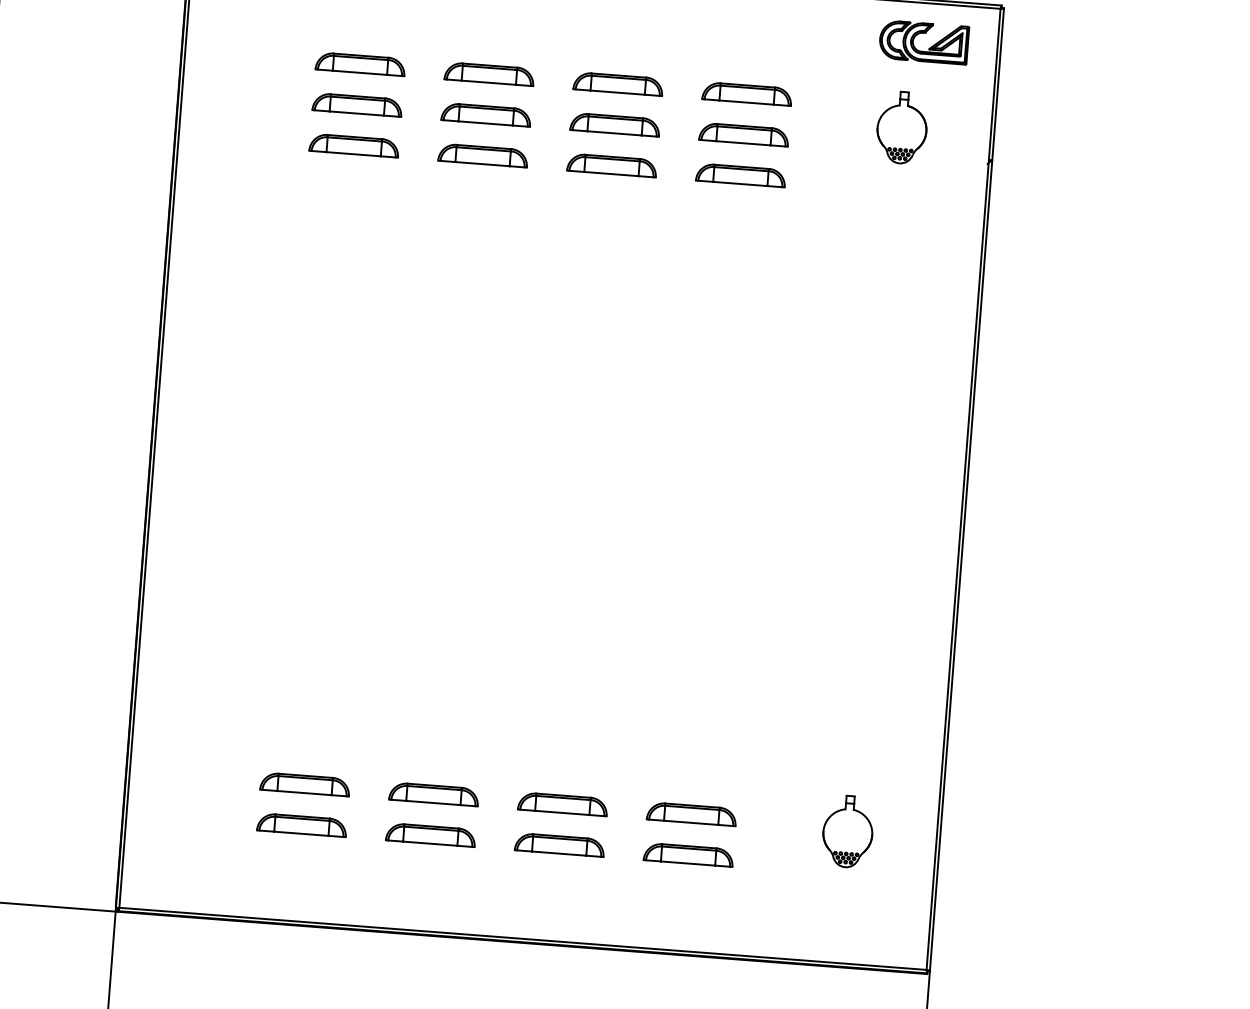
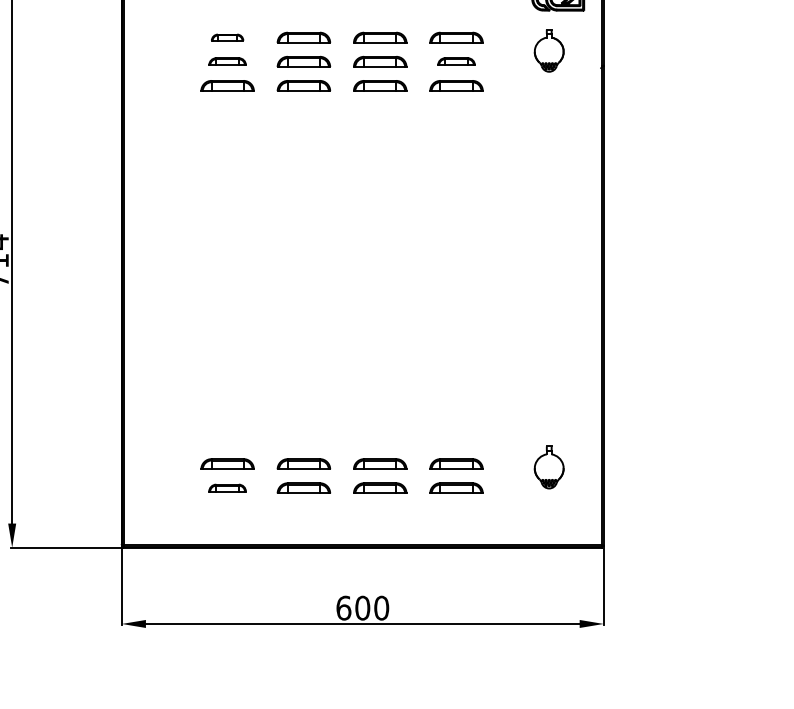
part: (360, 63) -> (227, 37), size x0.6
part: (357, 104) -> (227, 61), size x0.7
part: (744, 133) -> (456, 61), size x0.7
part: (301, 823) -> (227, 487), size x0.7

